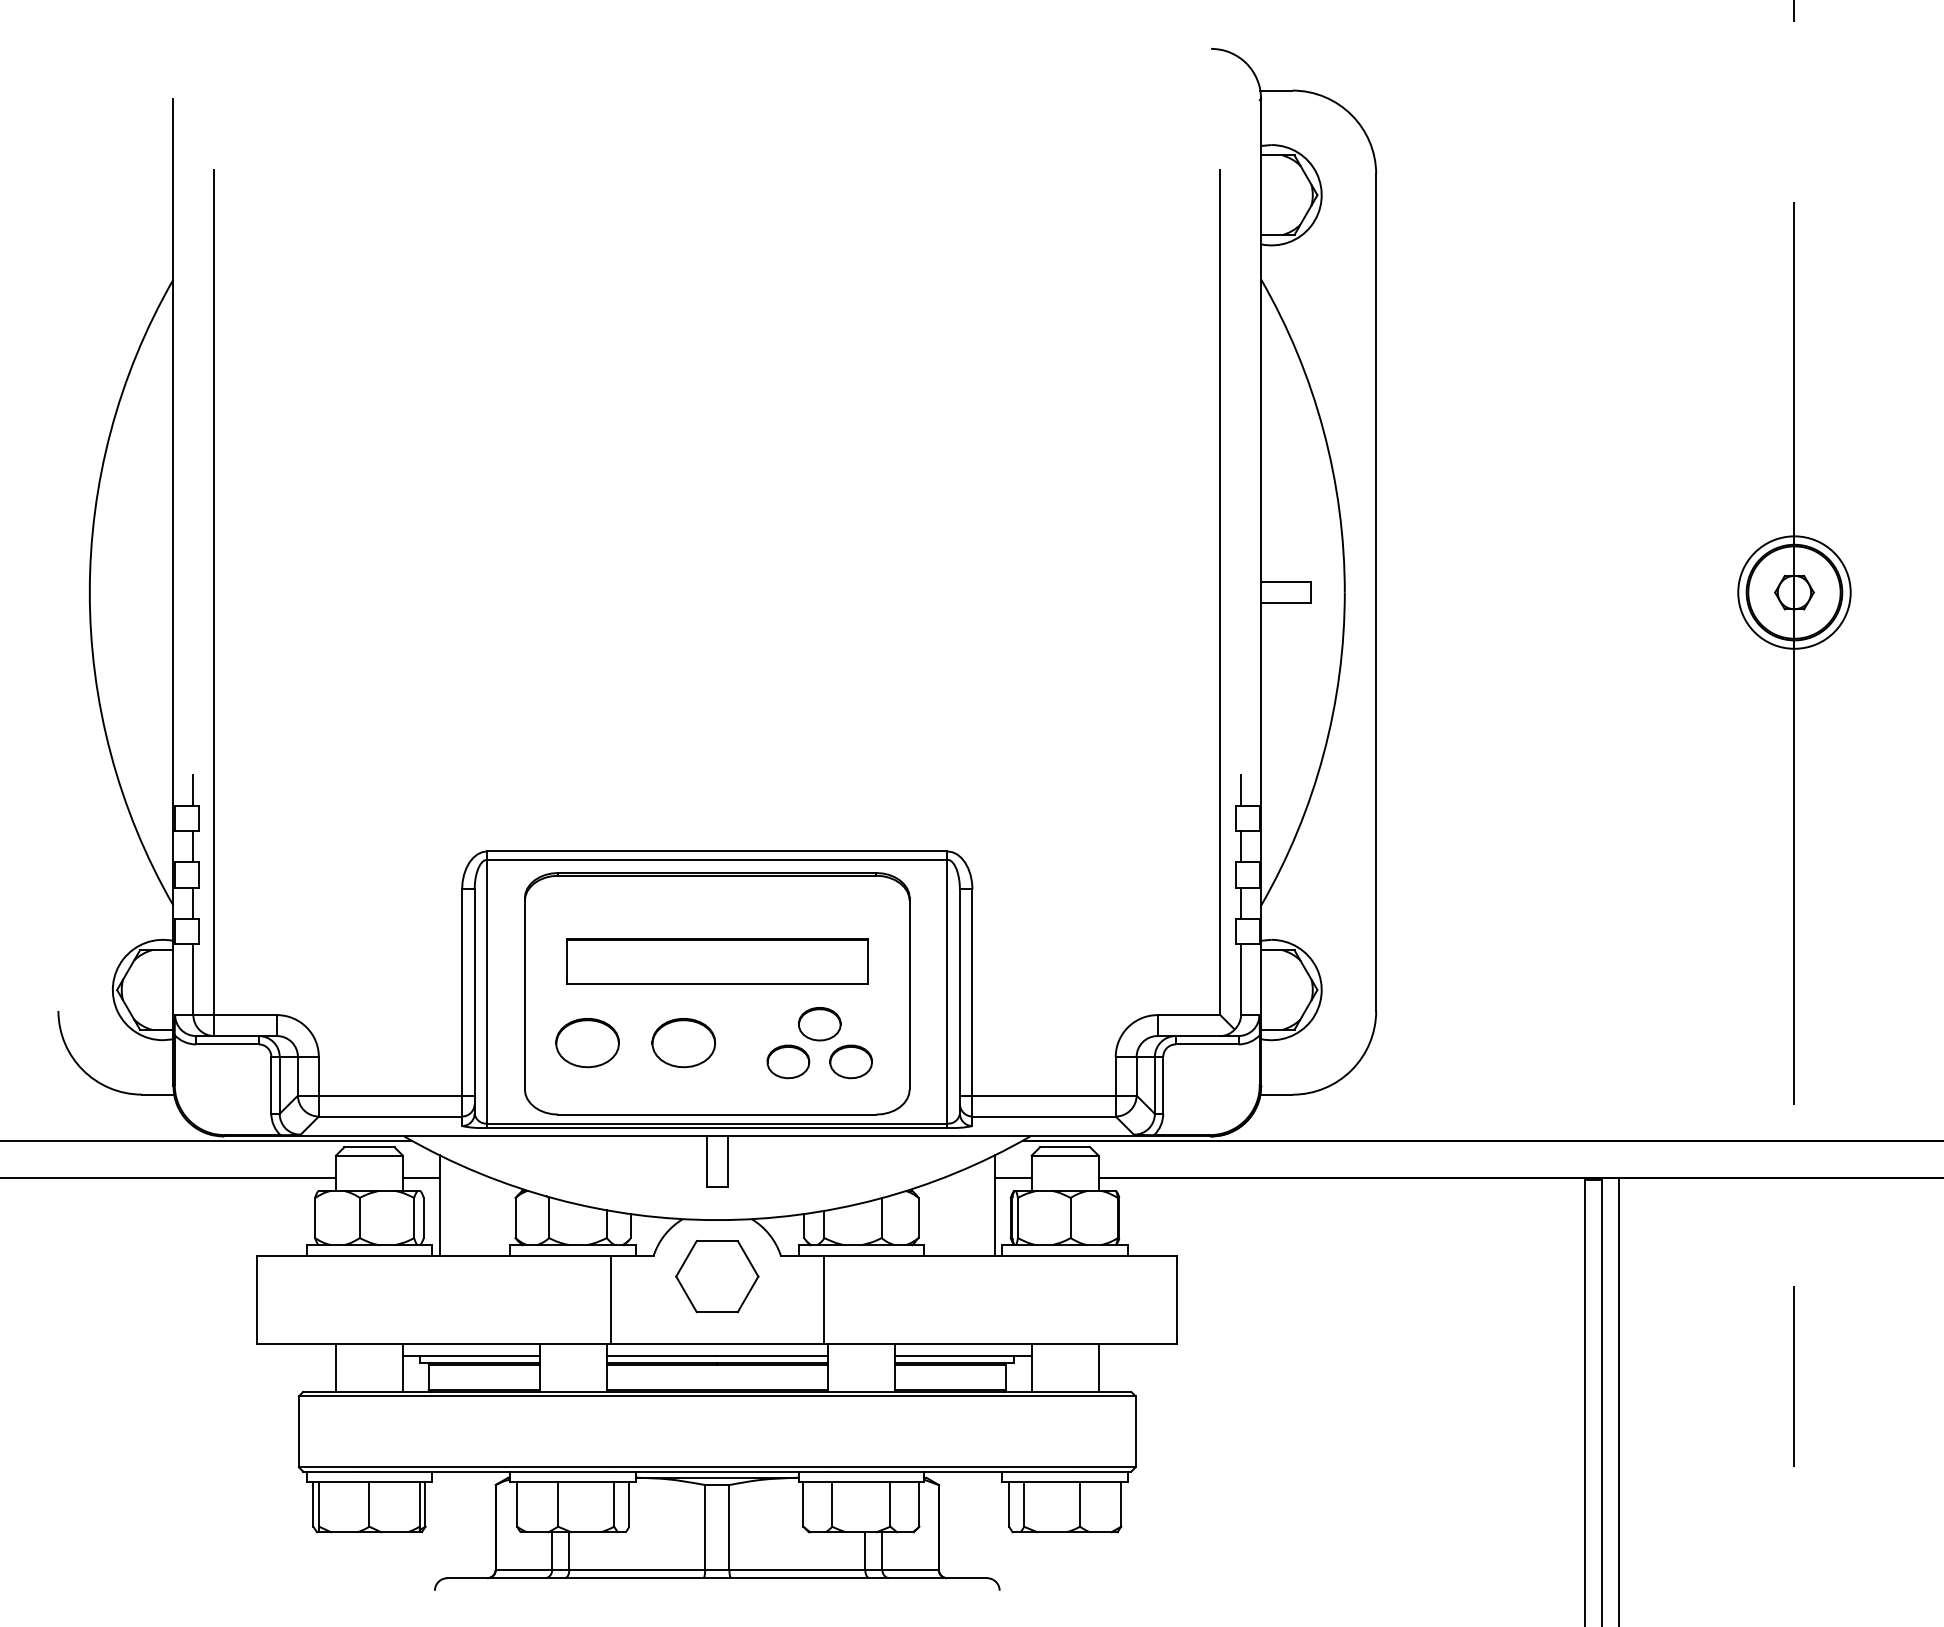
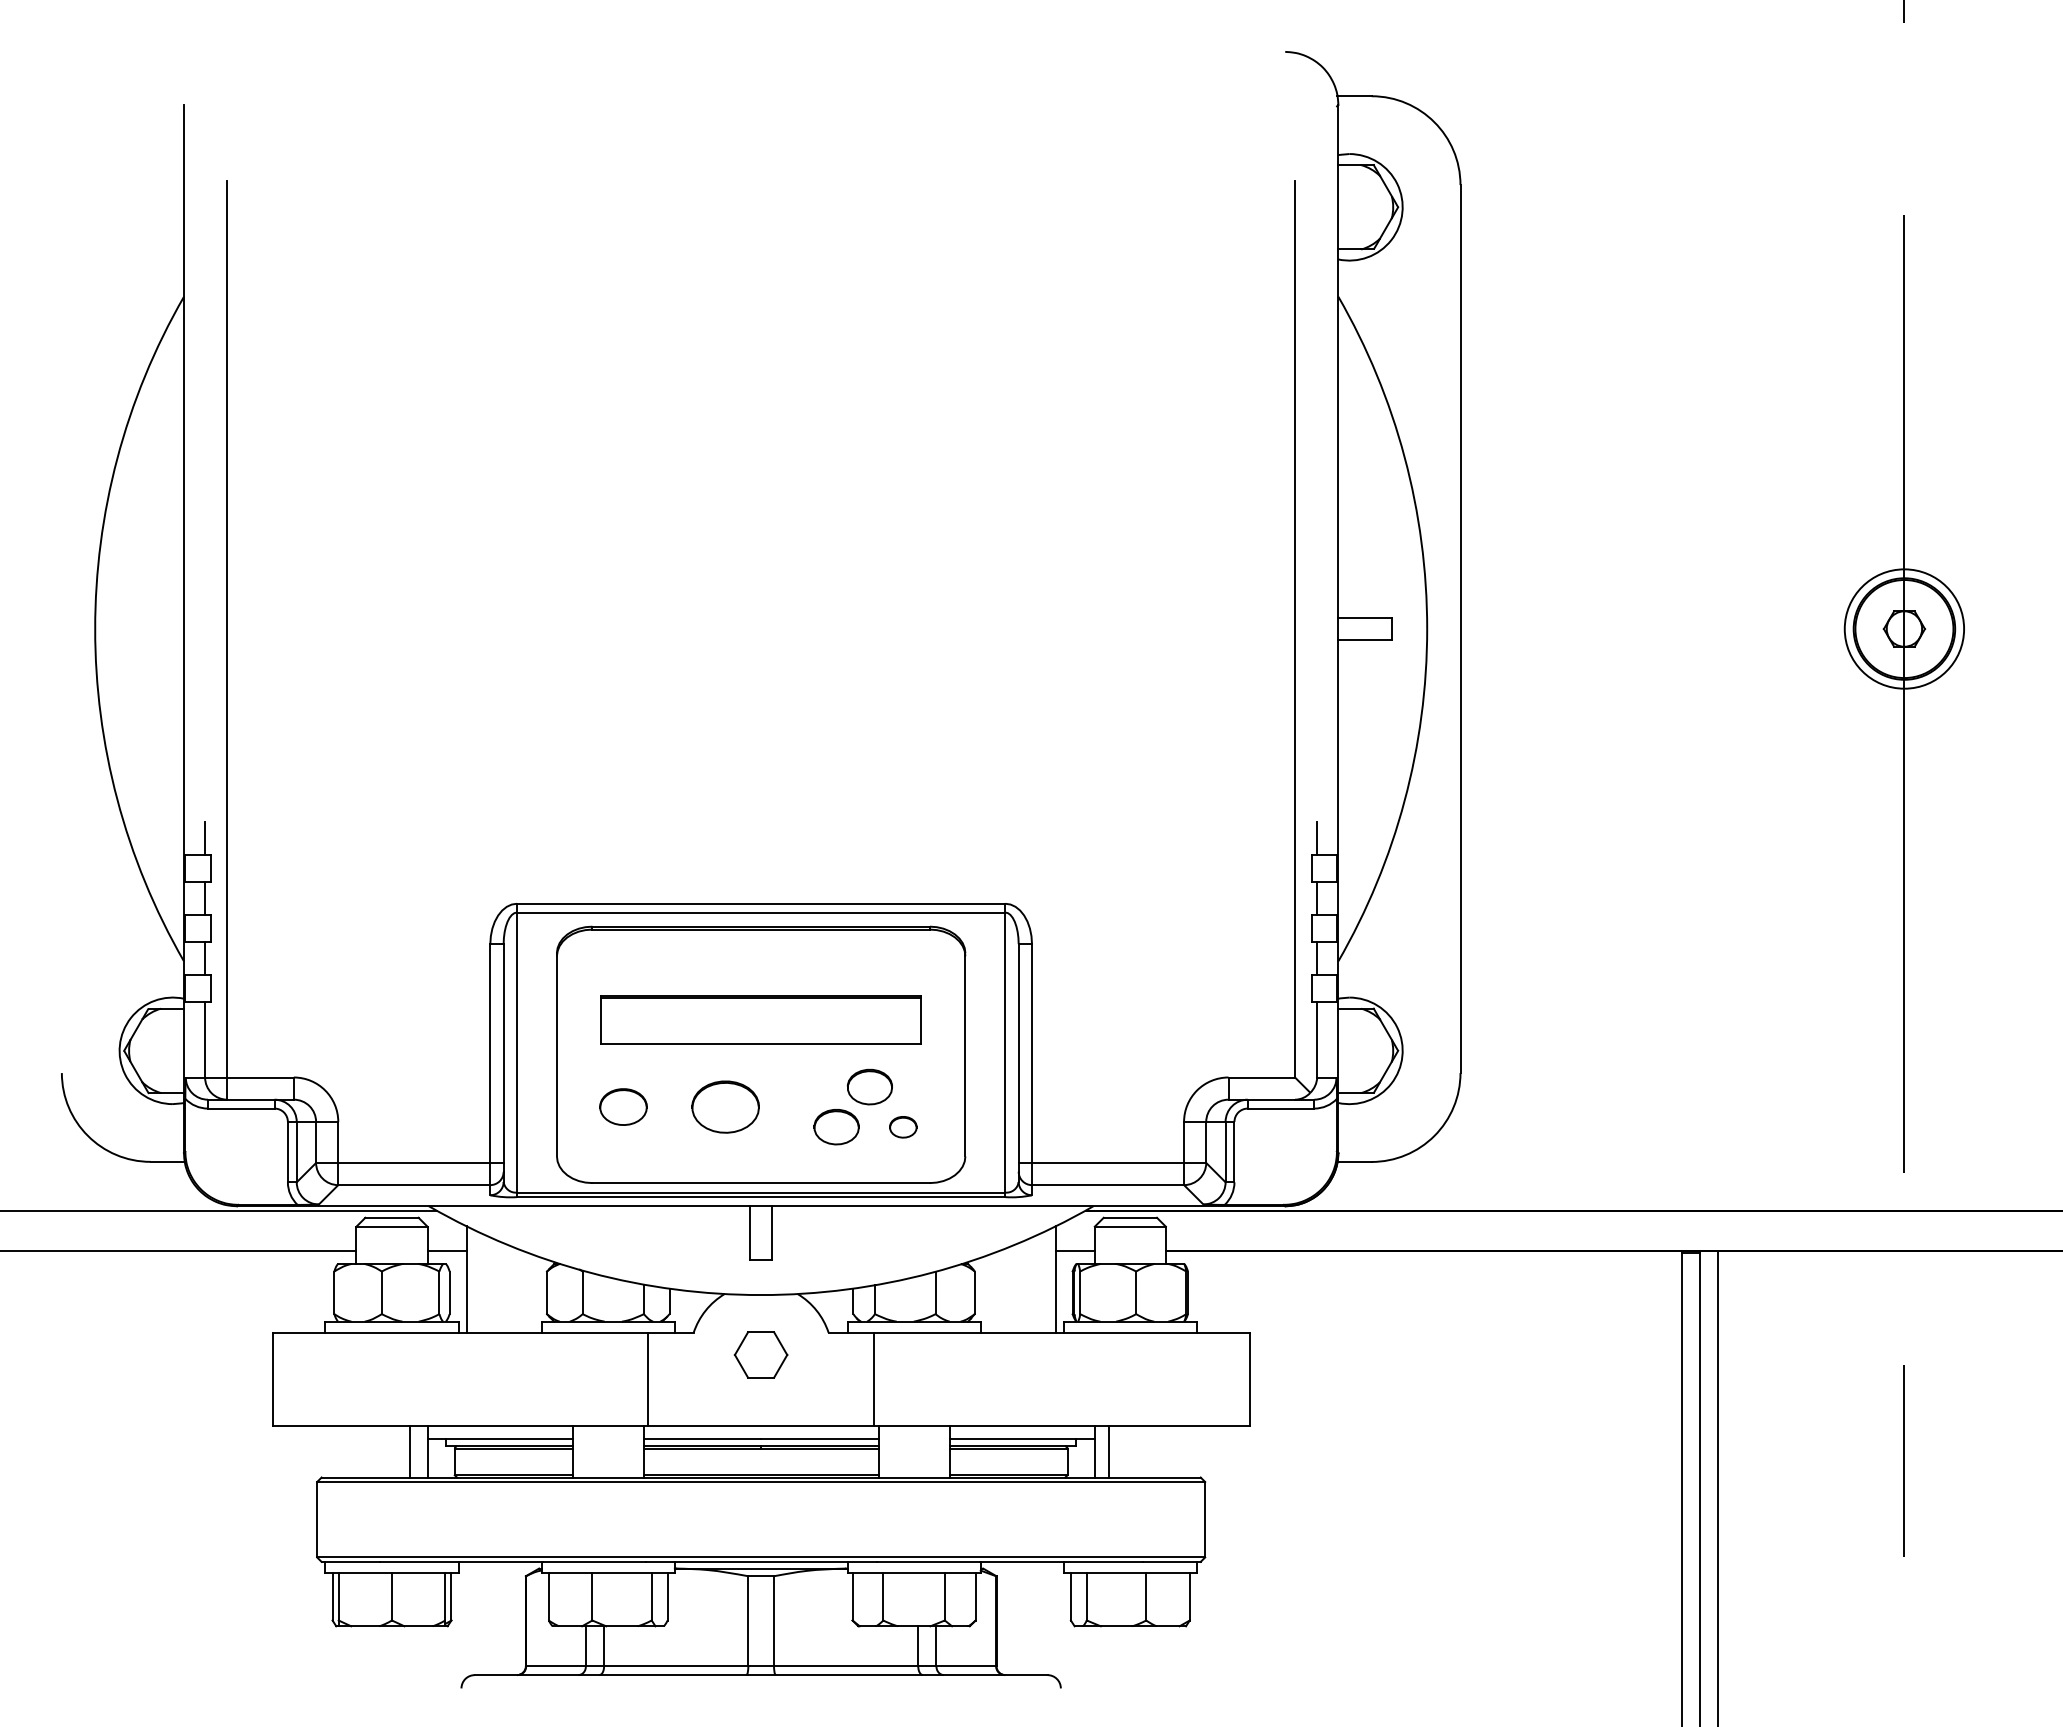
part: (587, 1042) -> (623, 1106), size x0.7
part: (851, 1062) -> (903, 1127), size x0.6
part: (716, 1276) -> (760, 1354), size x0.6
line: (336, 1367) -> (410, 1451), moved
line: (1098, 1367) -> (1108, 1451), moved

